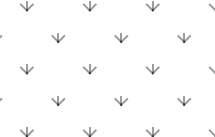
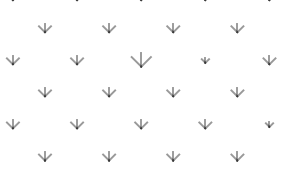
part: (57, 38) -> (140, 60), size x1.6
part: (121, 38) -> (205, 60), size x0.6
part: (184, 100) -> (269, 124), size x0.6

